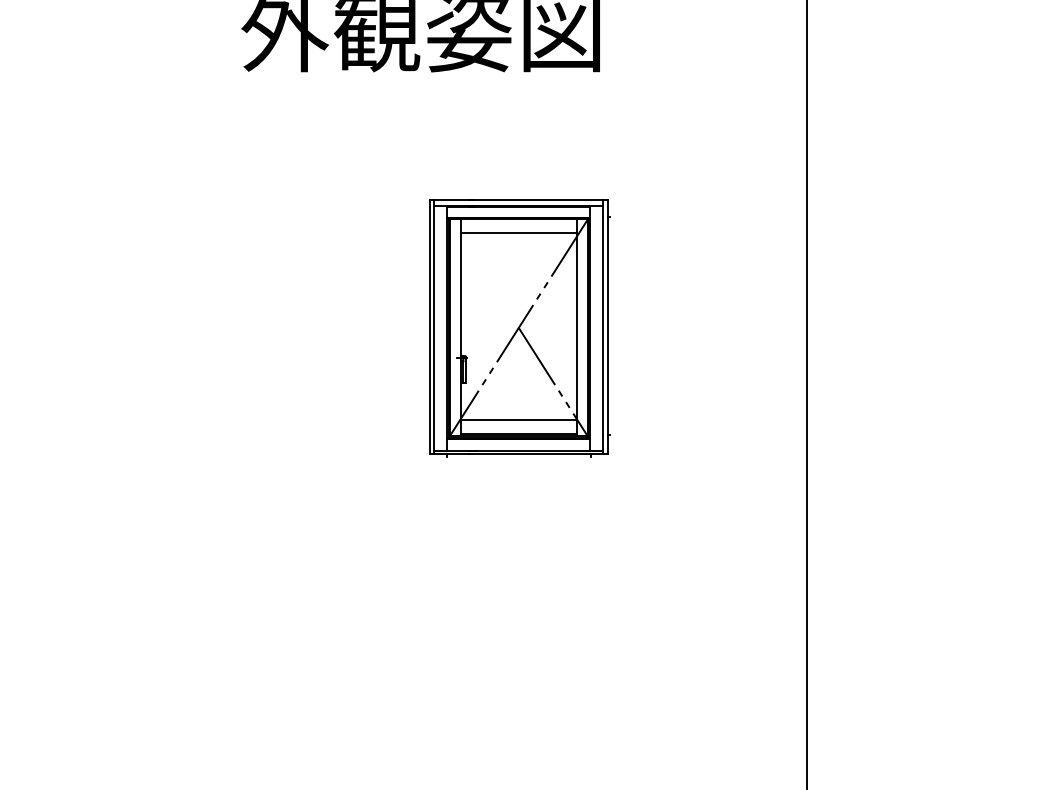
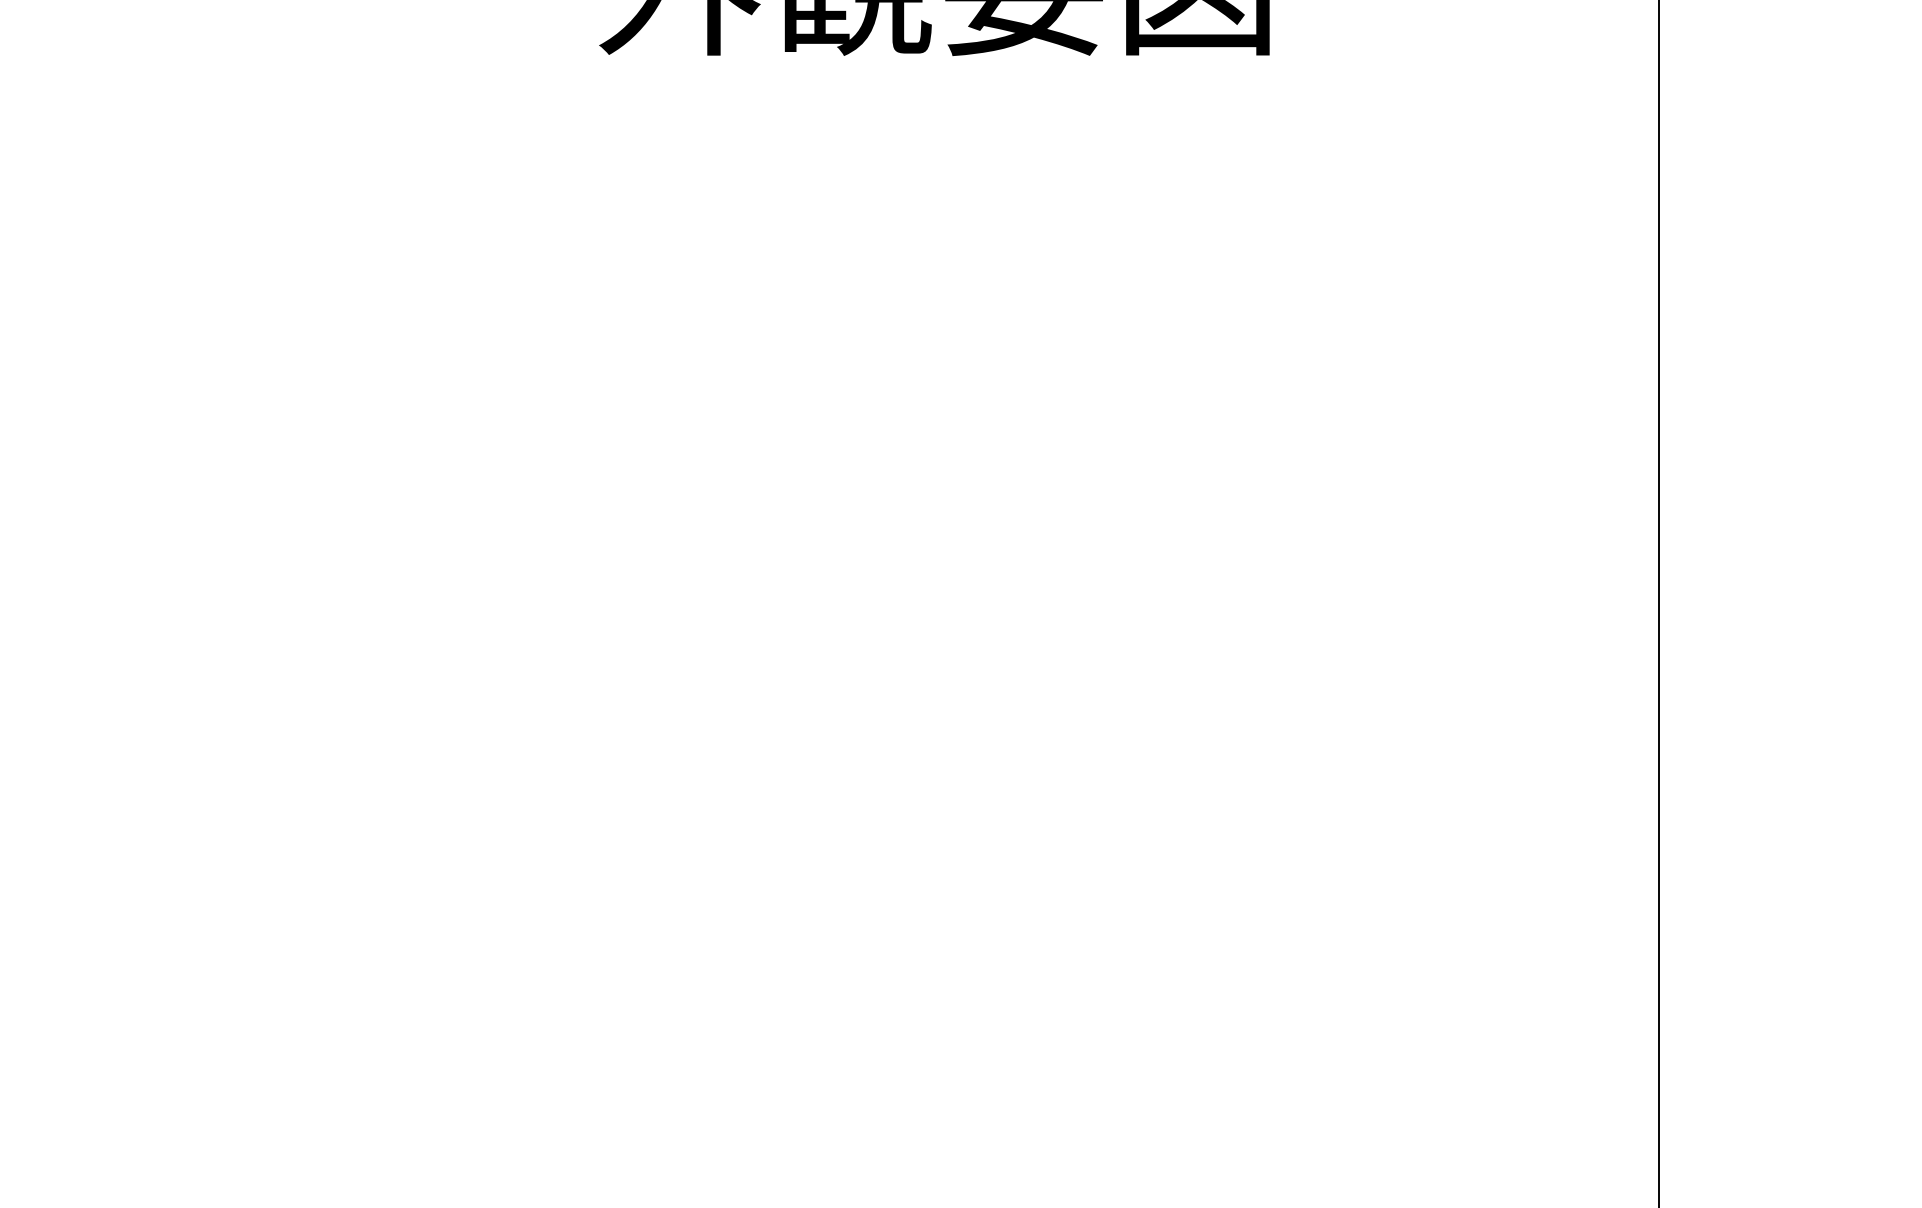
part: (519, 328) -> (1118, 537), removed

